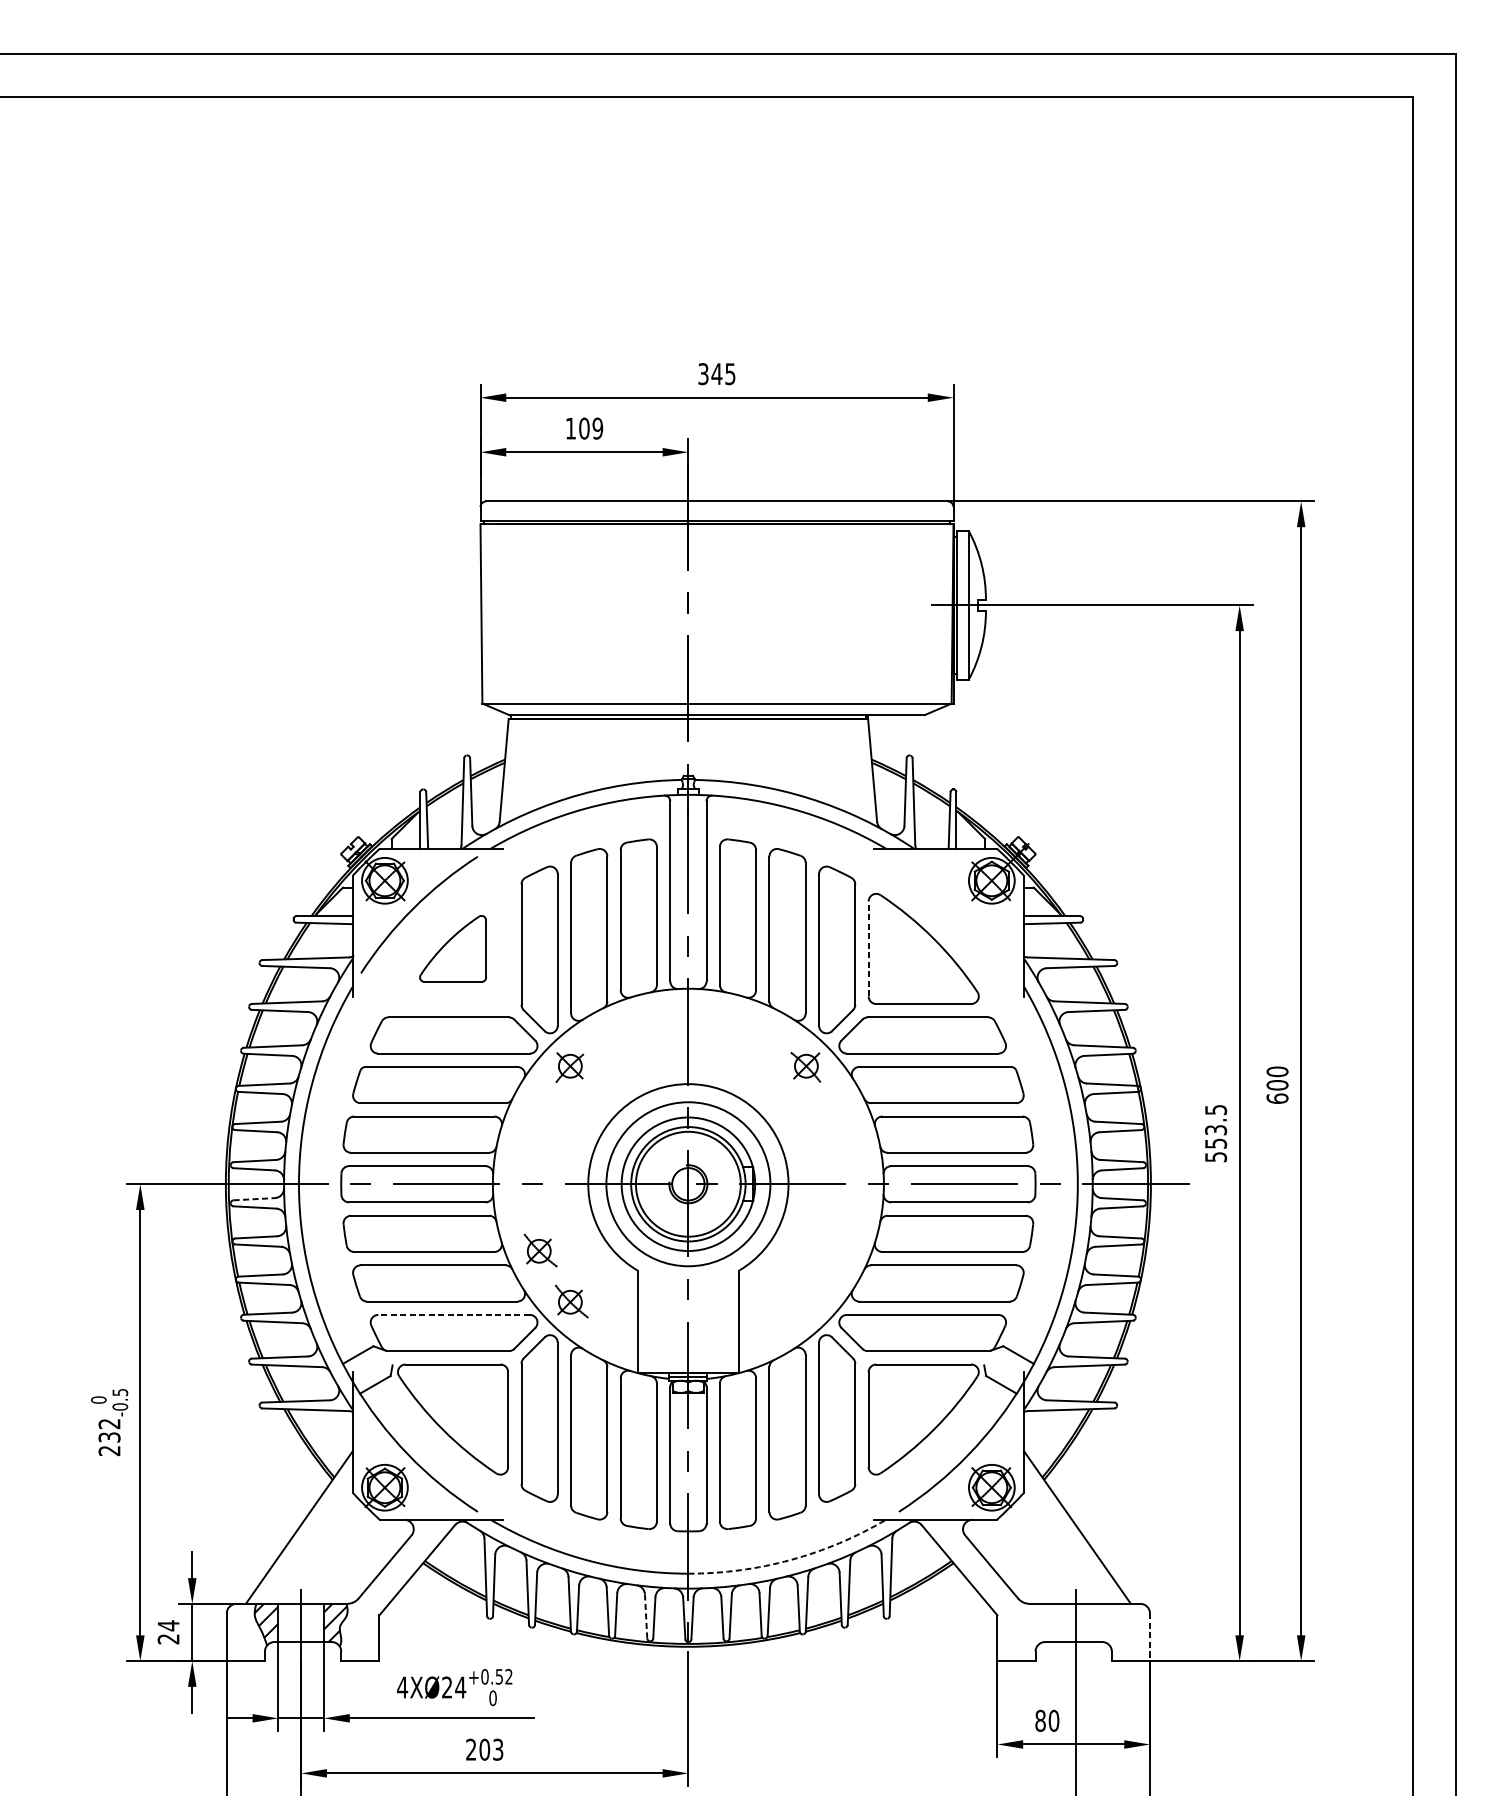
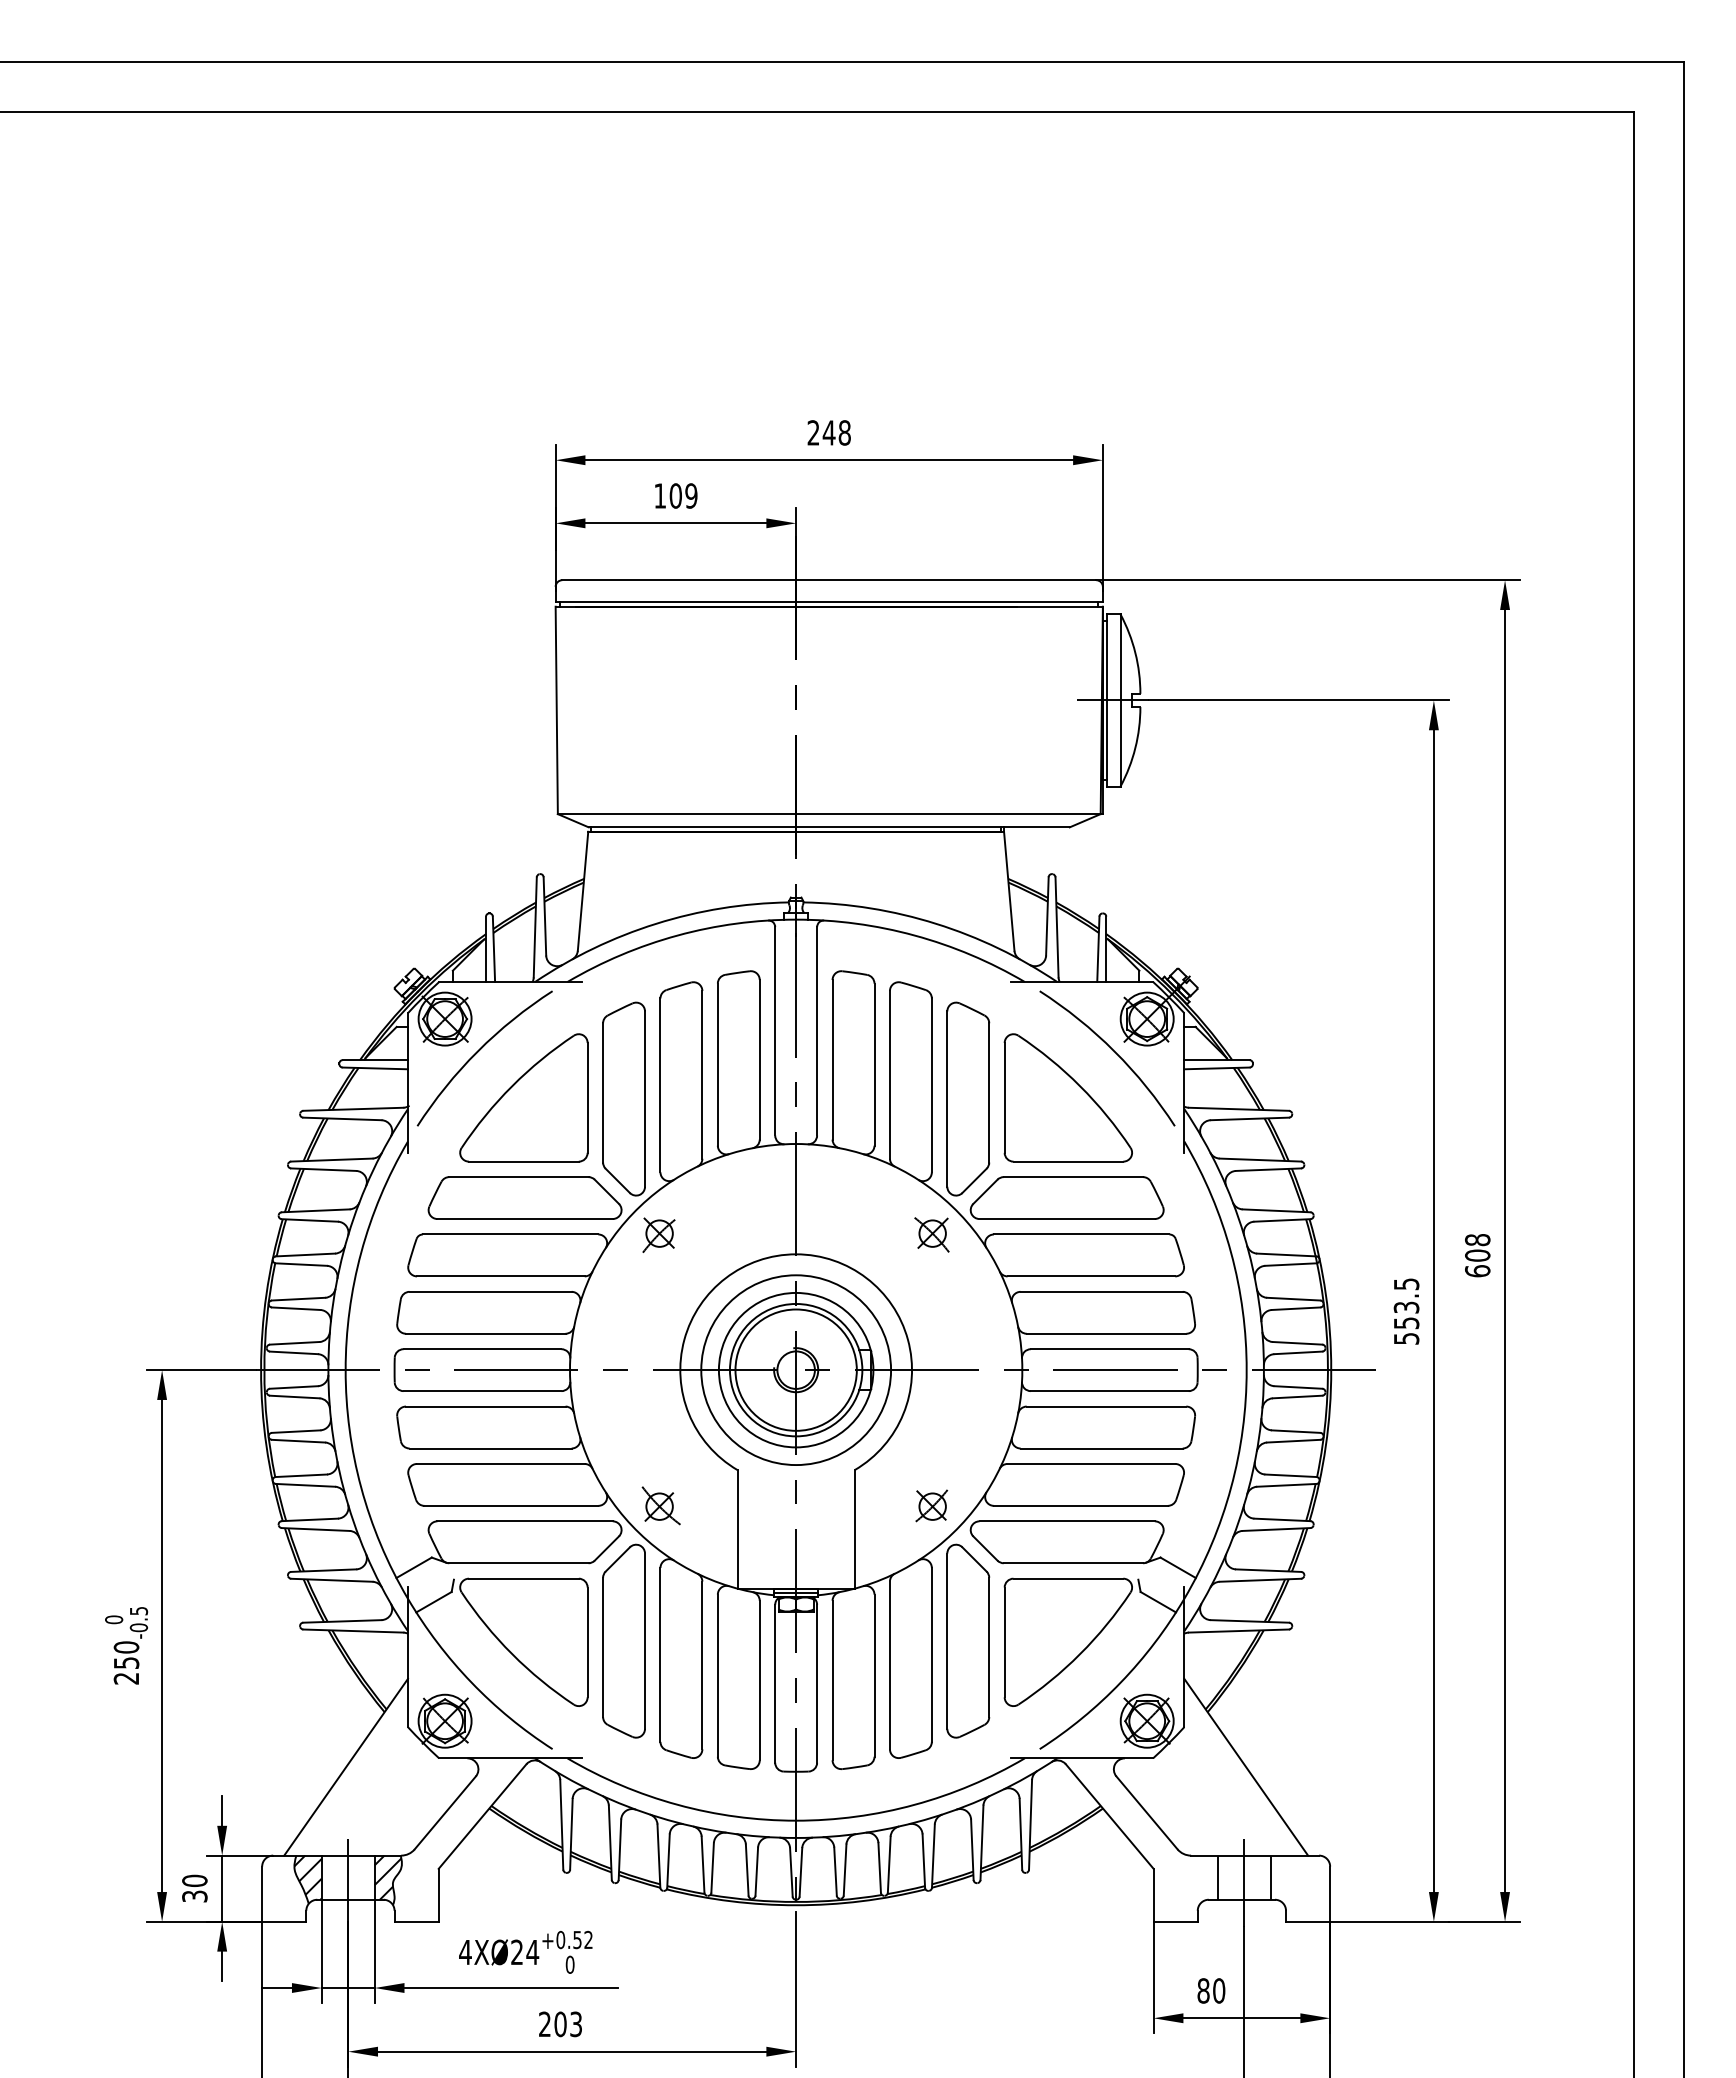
text: (716, 373) -> (828, 432), 345 -> 248
arc: (962, 908) -> (1113, 1051), added
part: (452, 948) -> (523, 1097), size x1.67
line: (868, 948) -> (1004, 1097), dashed -> solid
text: (1277, 1072) -> (1477, 1240), 600 -> 608
line: (254, 1199) -> (294, 1387), dashed -> solid
part: (540, 1250) -> (624, 1446), removed
part: (805, 1301) -> (931, 1505), added
line: (454, 1315) -> (525, 1521), dashed -> solid
text: (109, 1430) -> (126, 1654), 232 -> 250
arc: (790, 1559) -> (914, 1804), dashed -> solid
line: (646, 1616) -> (747, 1870), dashed -> solid
line: (1052, 1622) -> (1217, 1877), added
line: (1098, 1622) -> (1270, 1877), added
text: (168, 1632) -> (194, 1888), 24 -> 30
line: (1150, 1637) -> (1330, 1894), dashed -> solid

